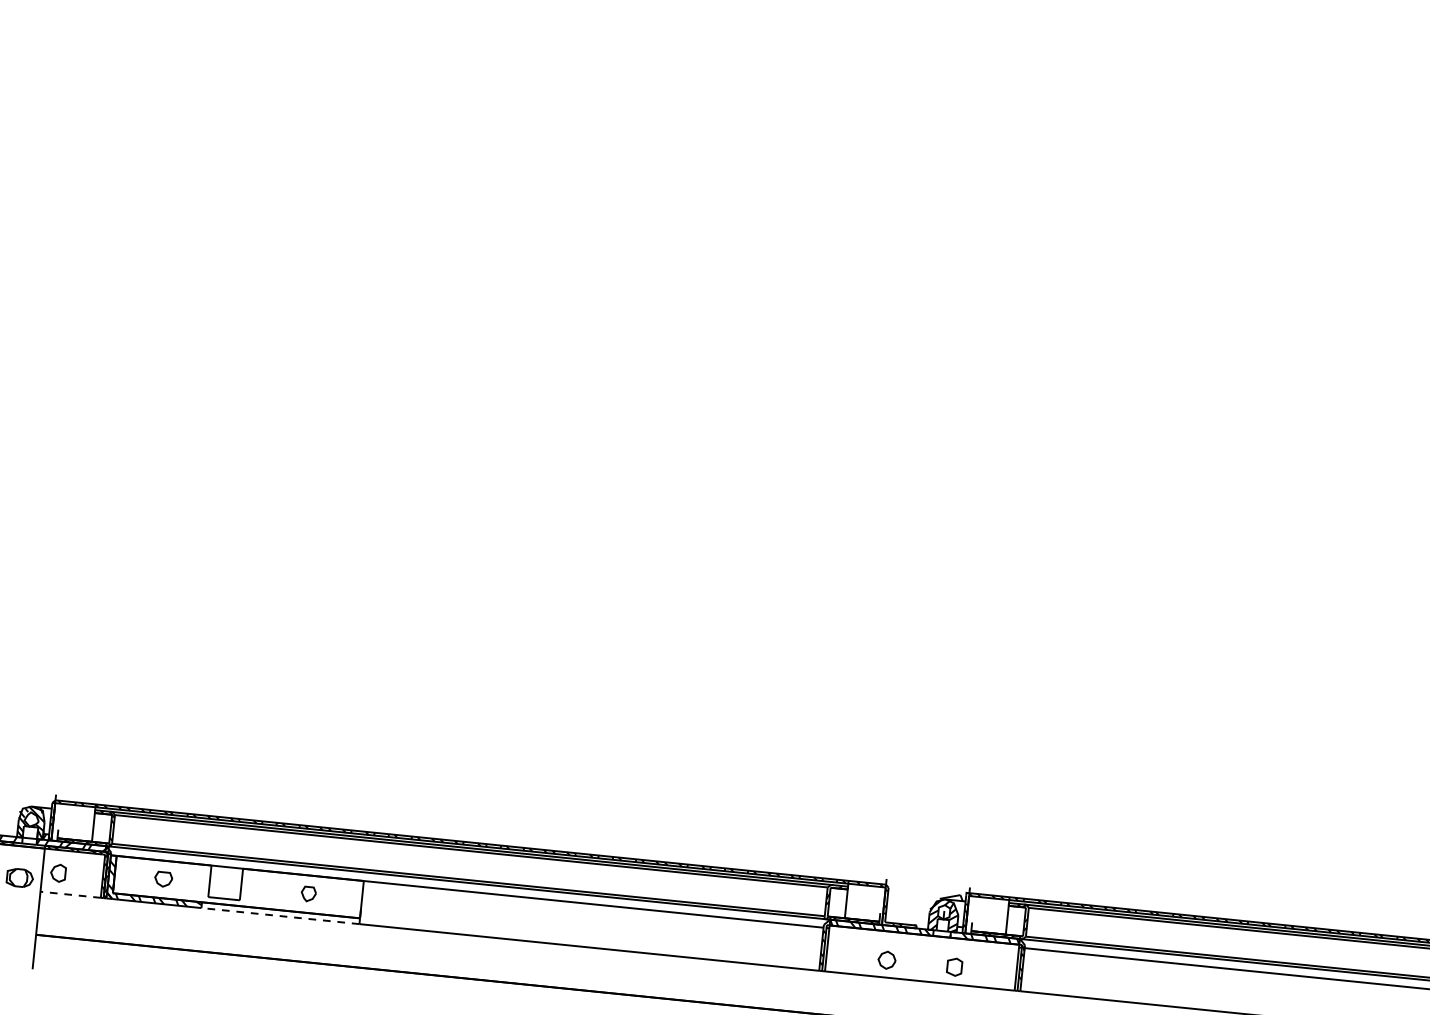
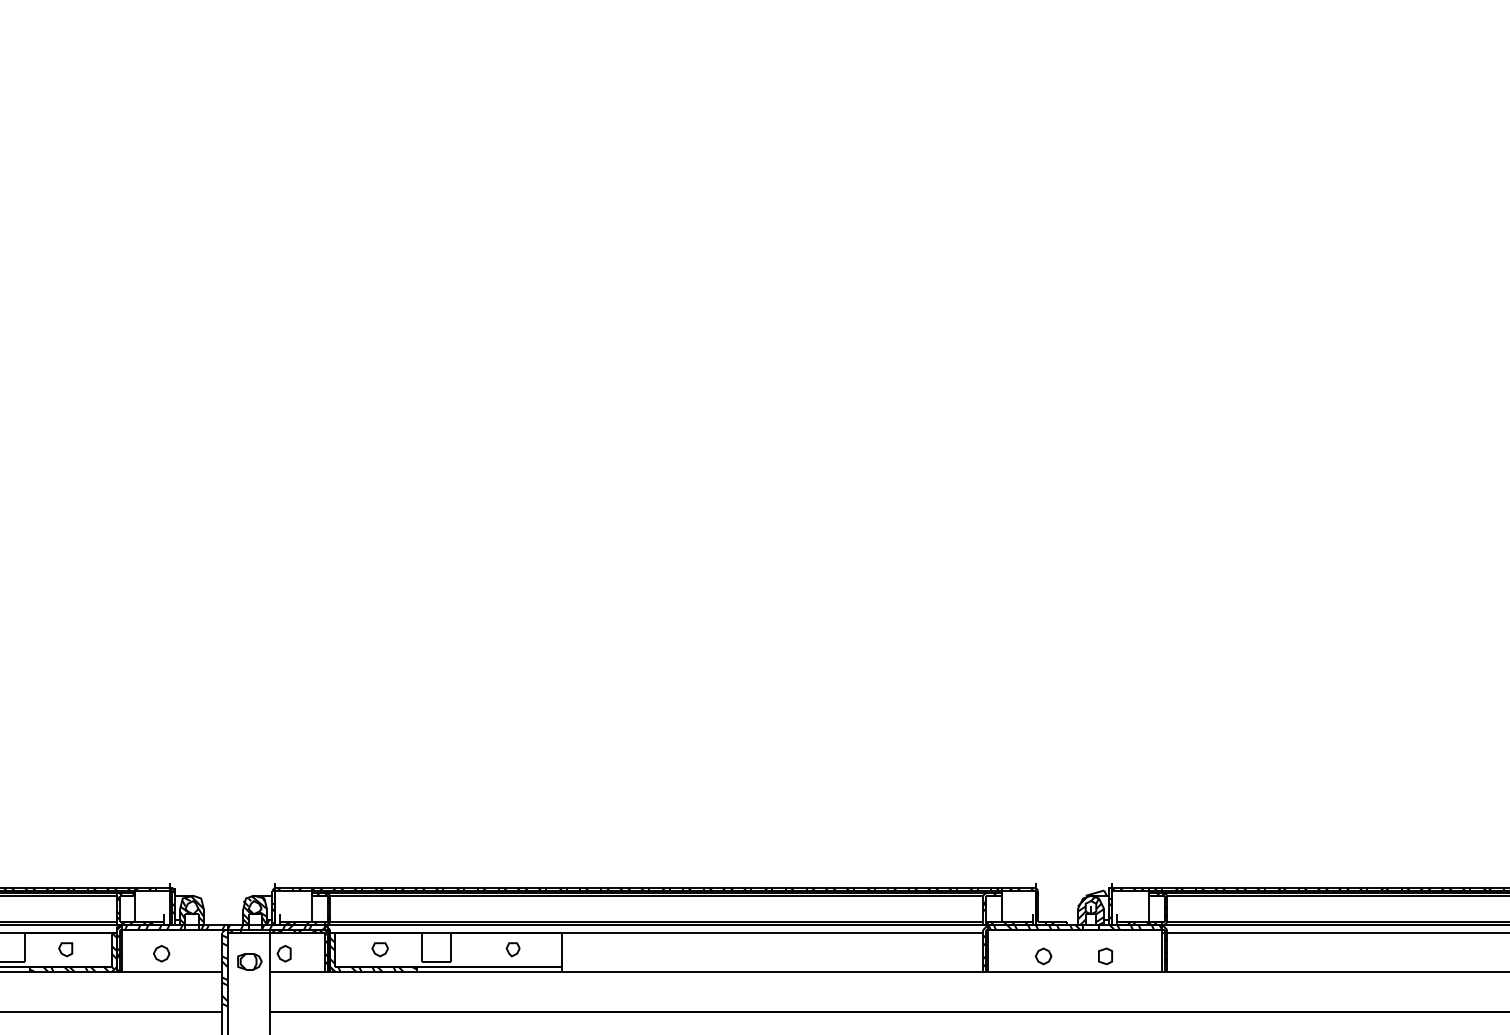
line: (70, 895) -> (297, 972), dashed -> solid
line: (280, 916) -> (489, 972), dashed -> solid

